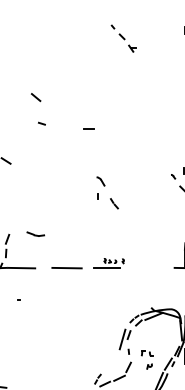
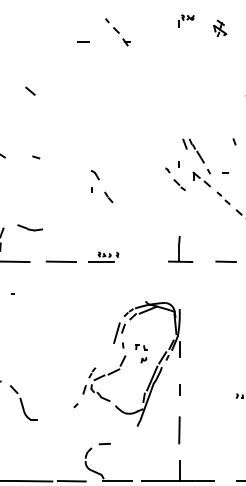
line: (42, 123) -> (36, 157), moved
line: (89, 128) -> (83, 41), moved
part: (35, 233) -> (29, 227), size x1.43

